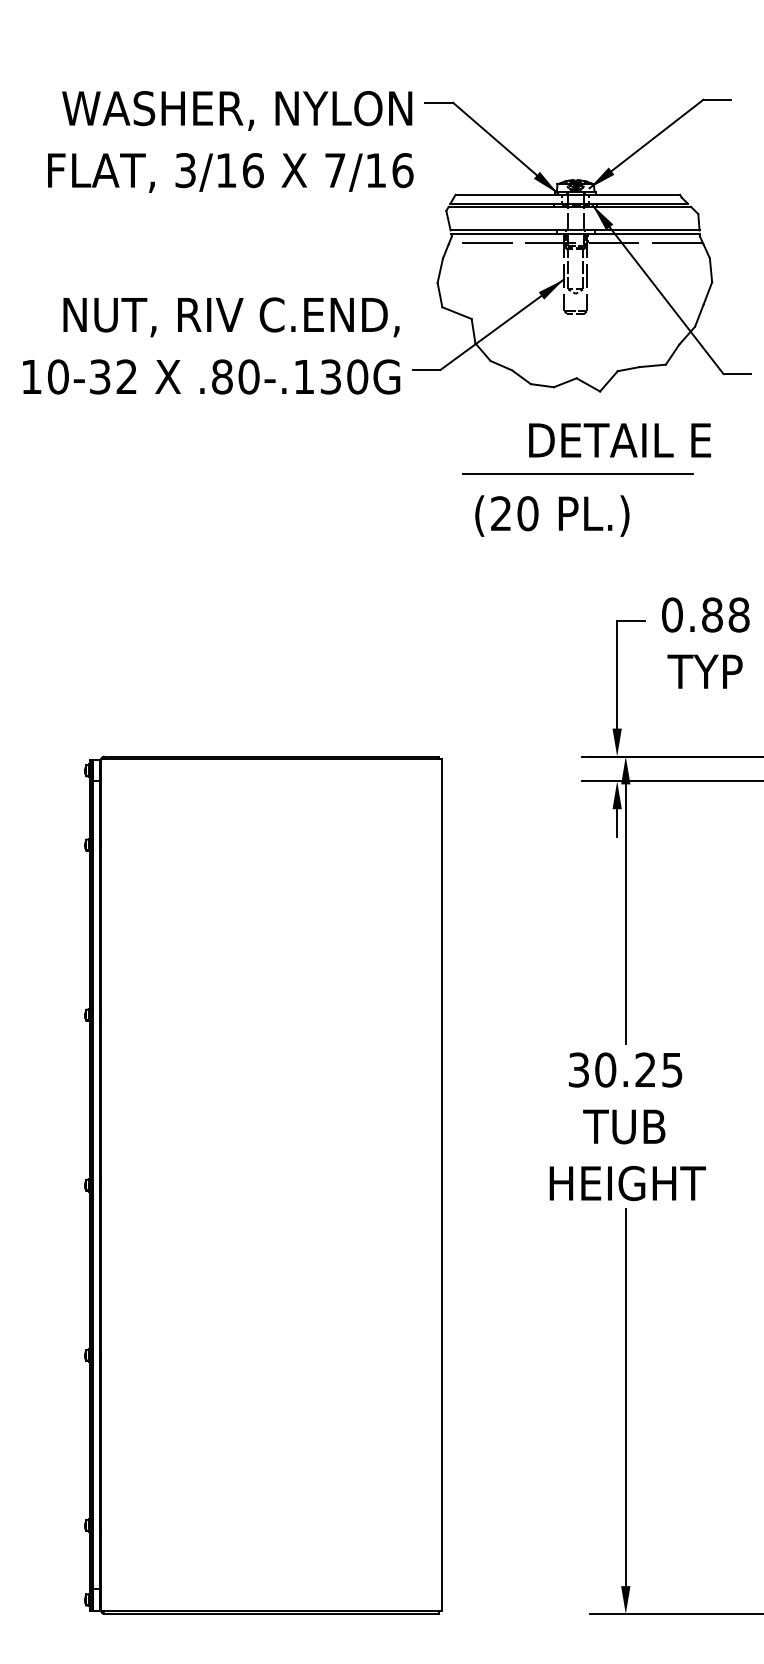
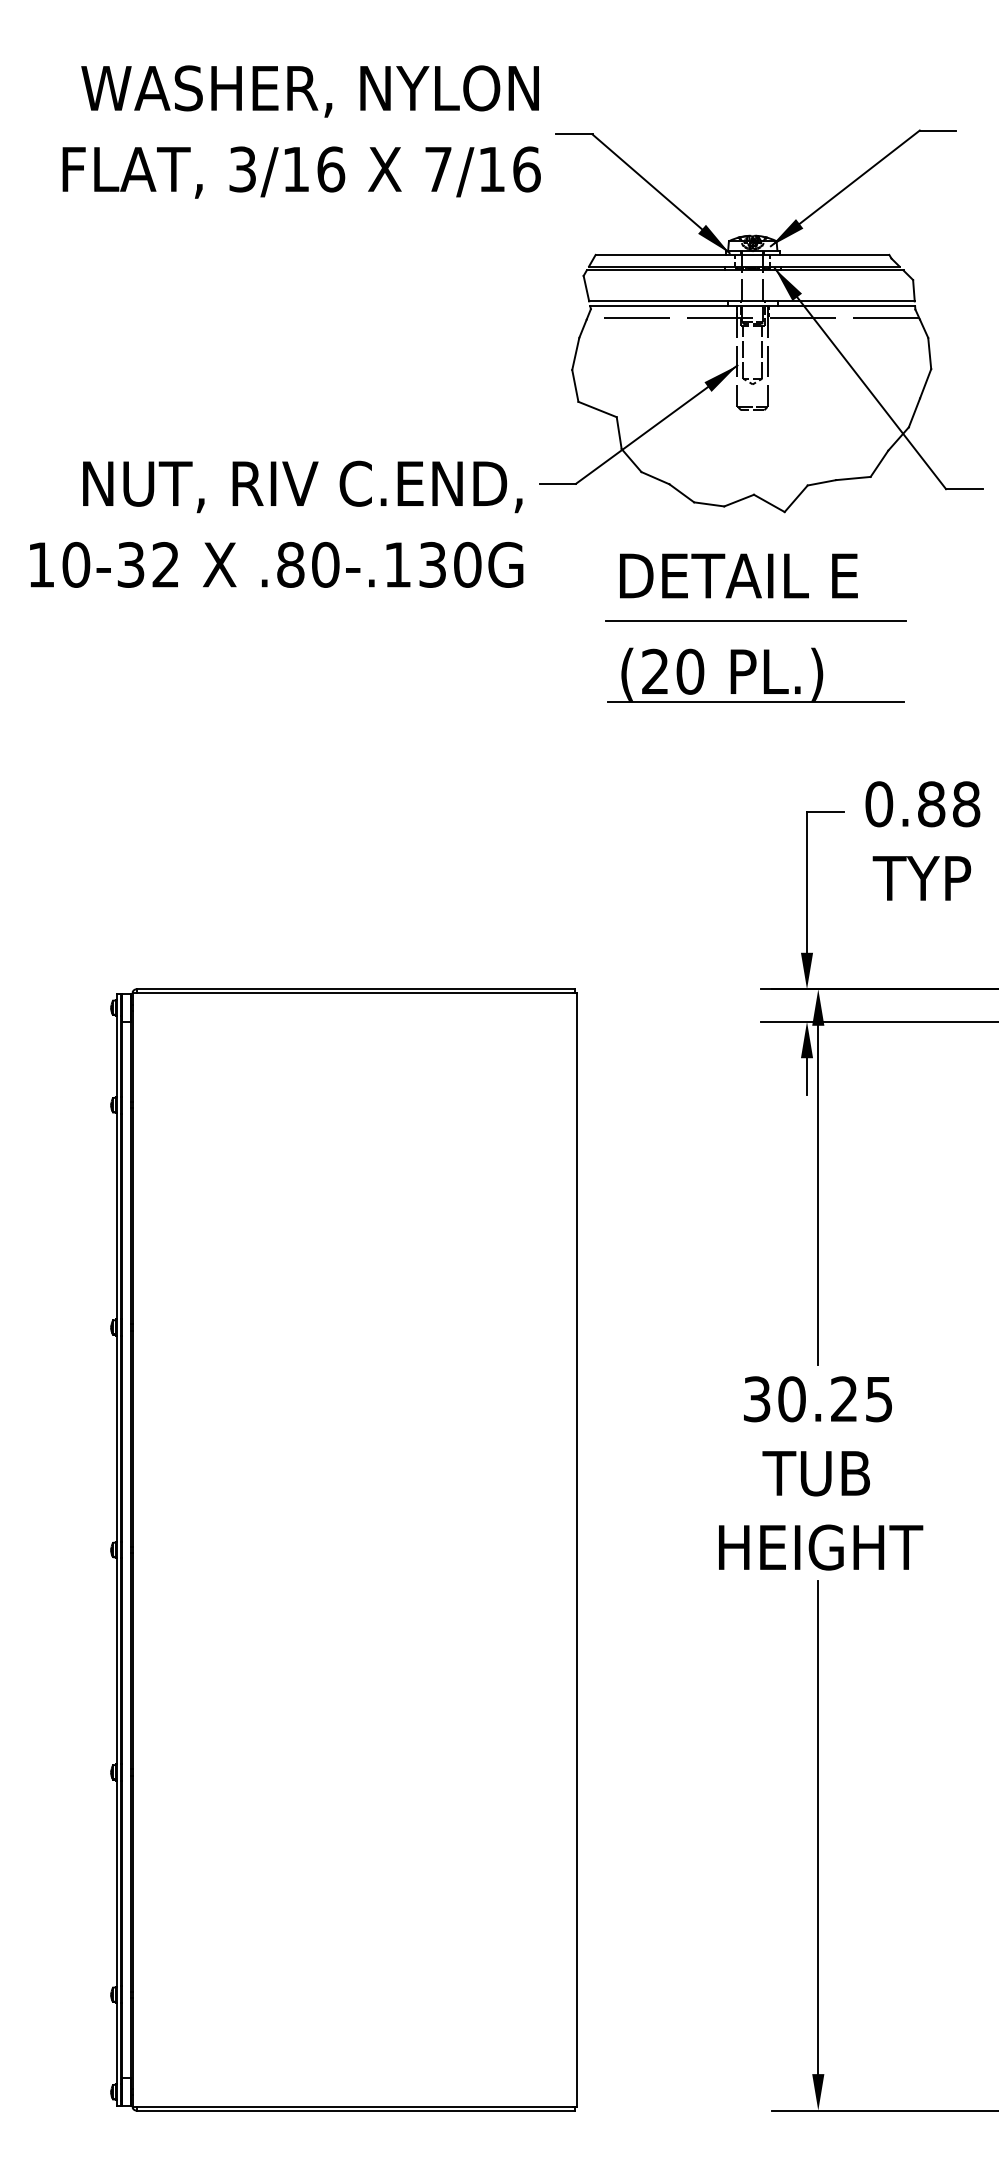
text: (230, 141) -> (301, 131), moved
text: (211, 345) -> (276, 523), moved
text: (620, 440) -> (739, 576), moved
line: (578, 536) -> (756, 701), added

